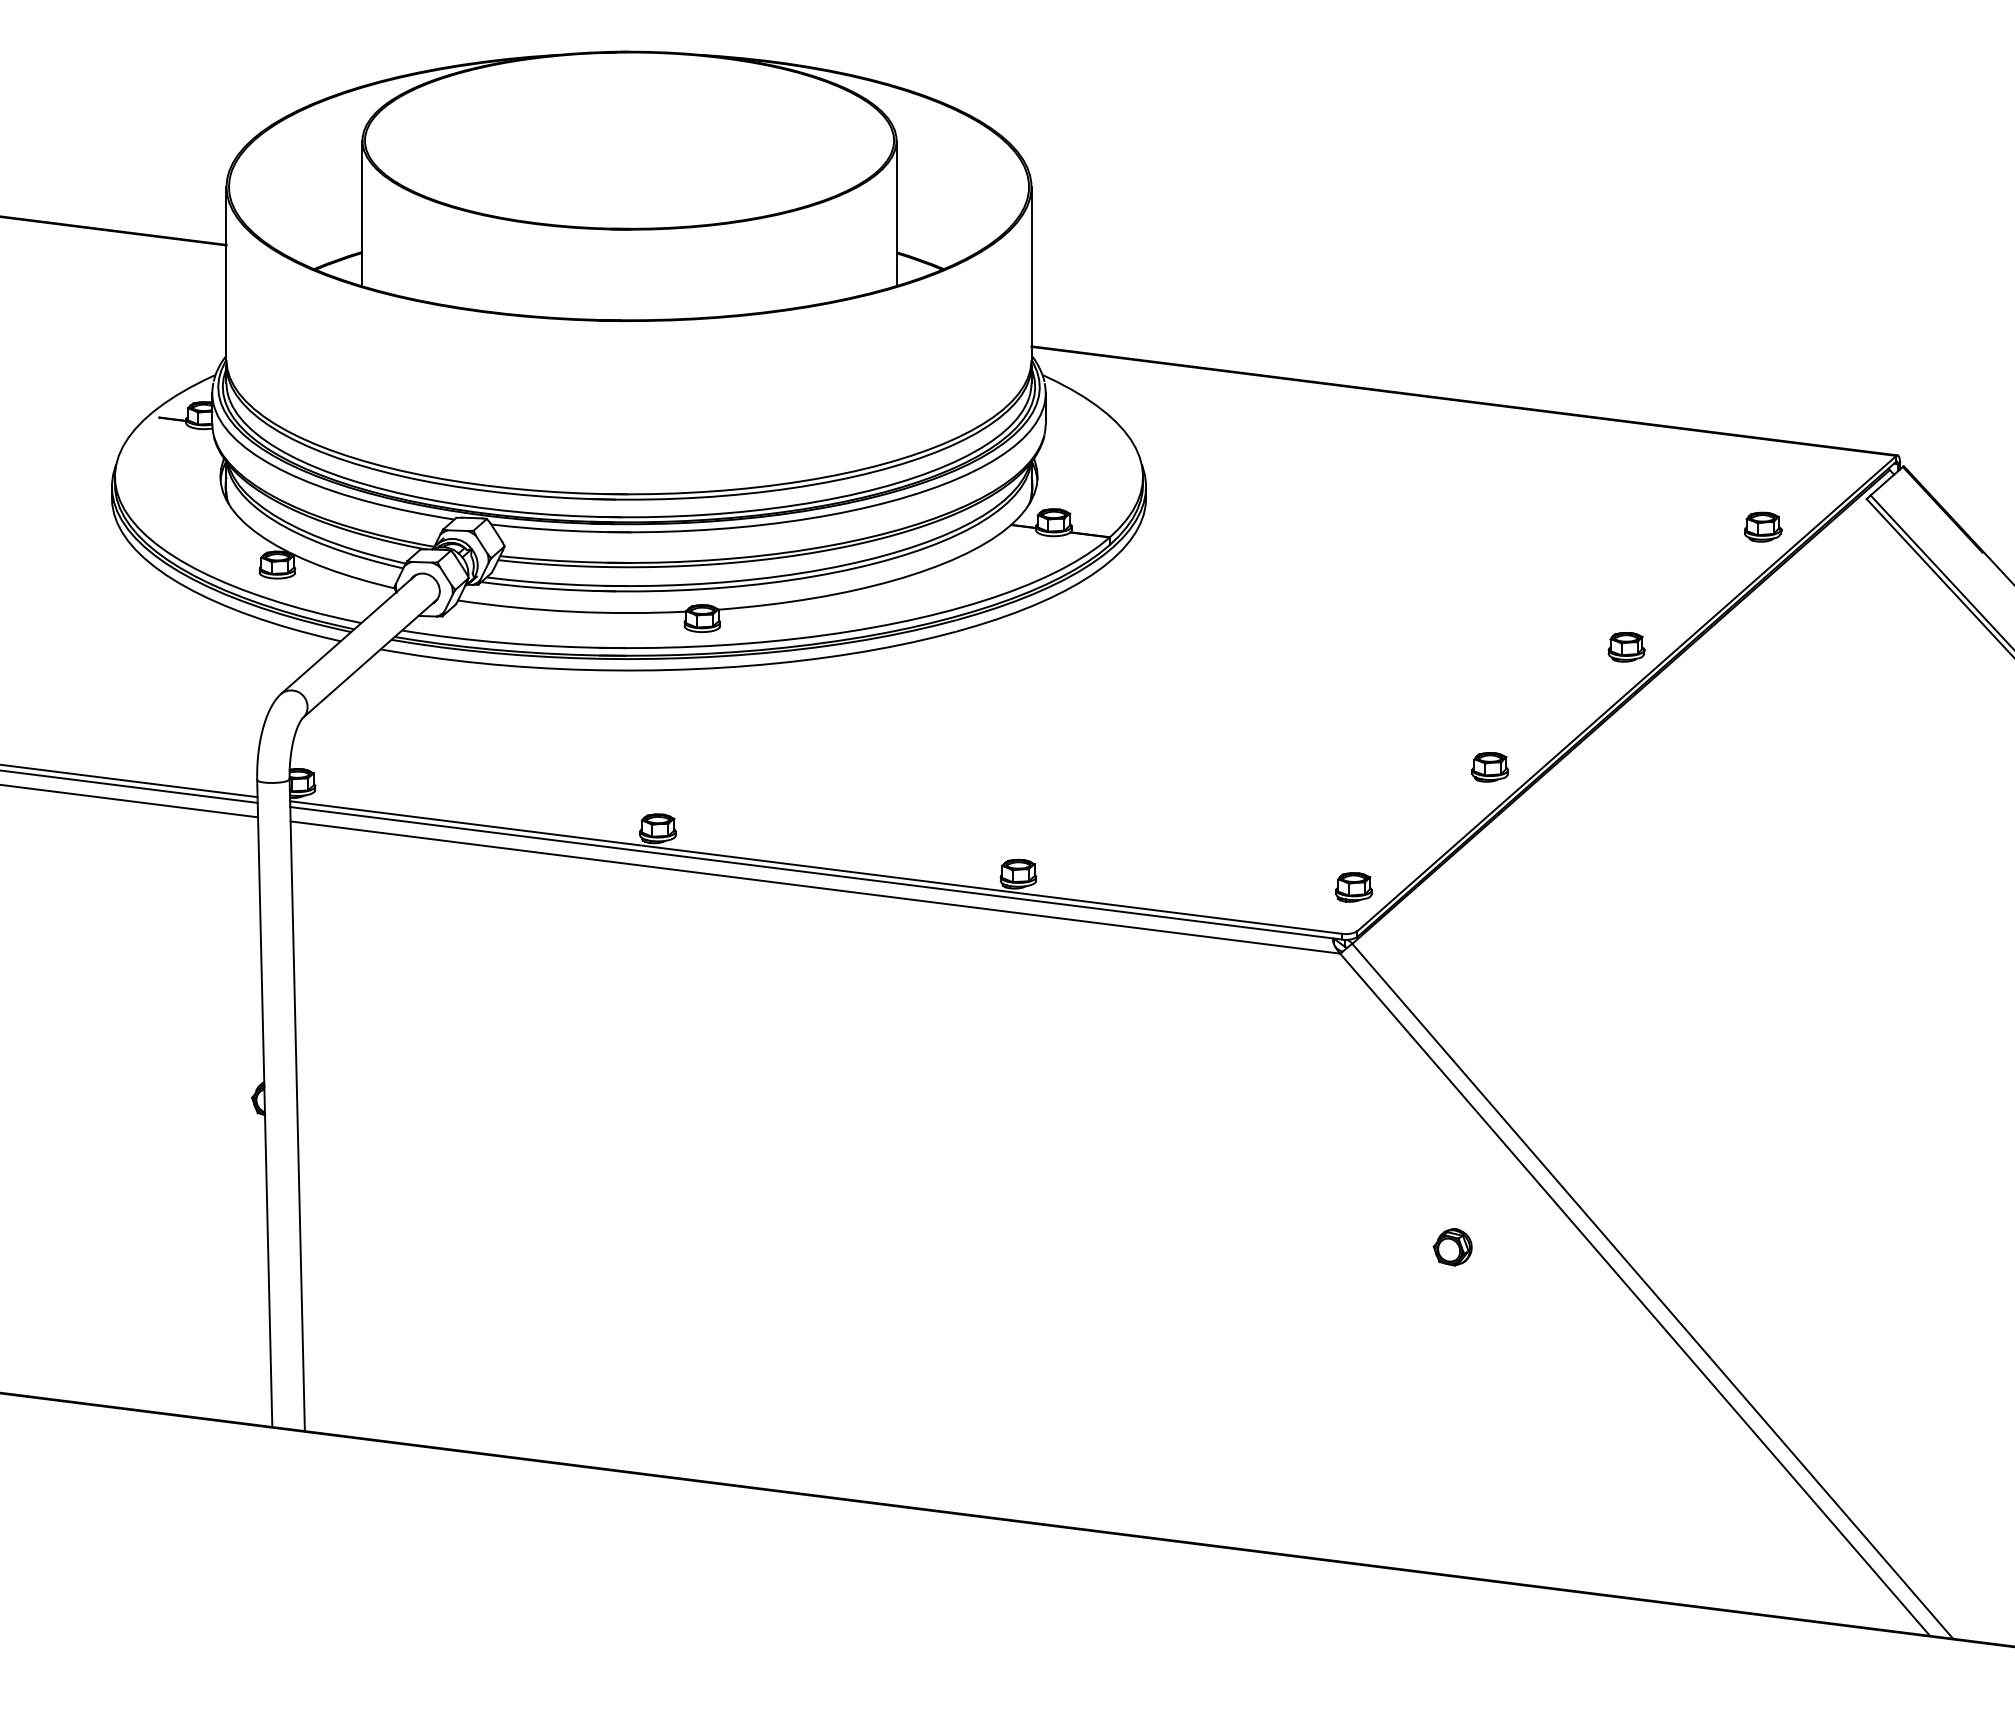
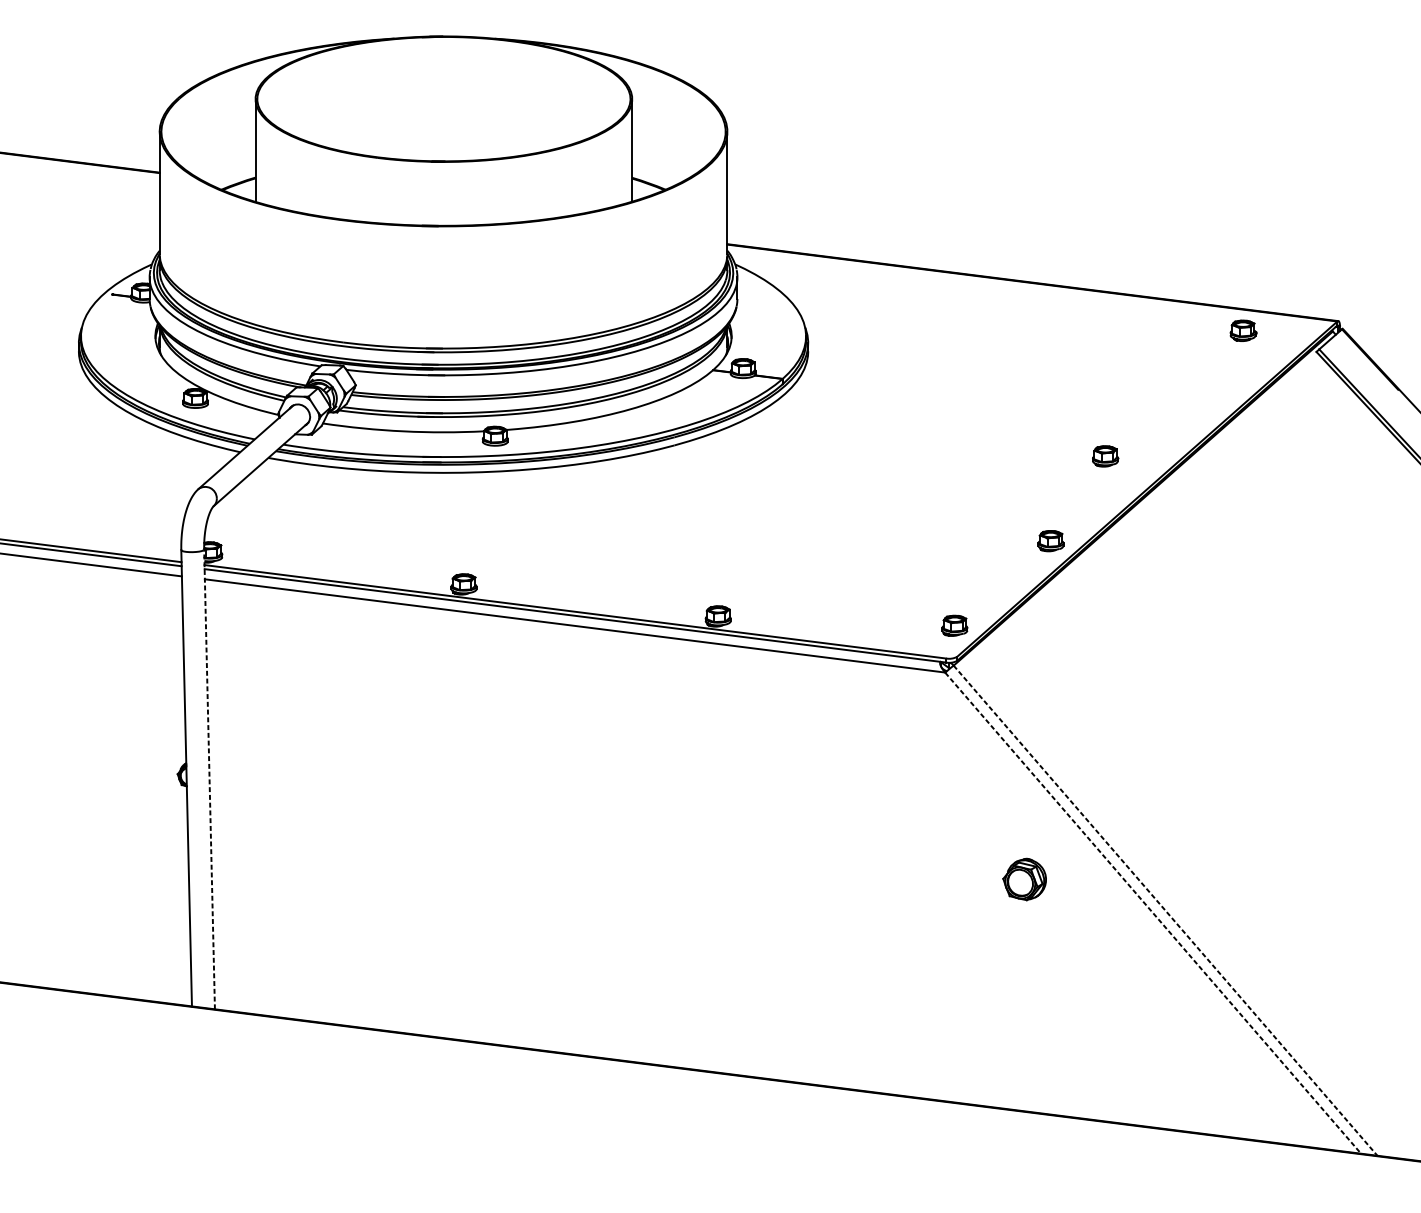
part: (1763, 526) -> (1243, 330), moved
part: (1626, 647) -> (1105, 456), moved
line: (297, 1105) -> (209, 779), solid -> dashed
part: (1452, 1247) -> (1024, 879), size x1.6
line: (1653, 1291) -> (1166, 910), solid -> dashed
line: (1635, 1294) -> (1153, 912), solid -> dashed

